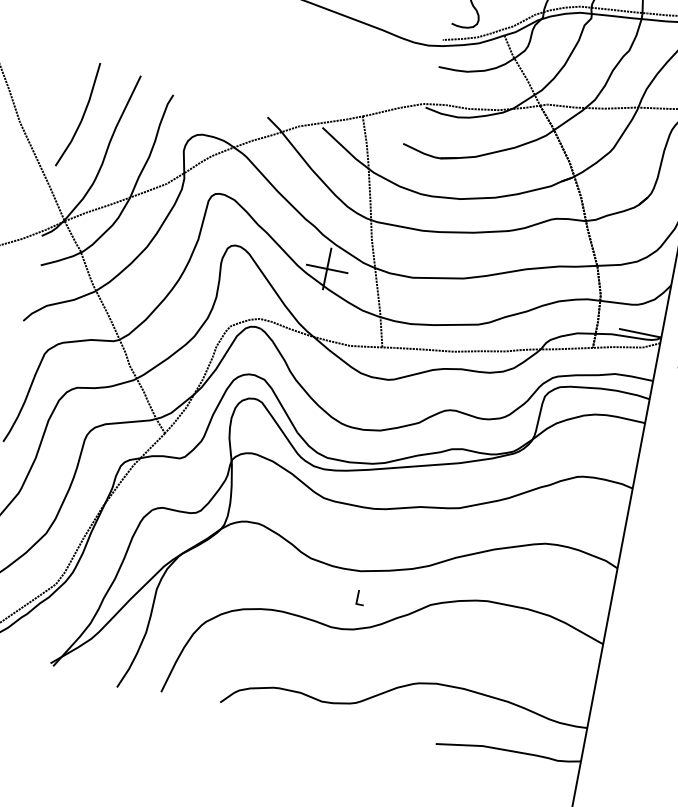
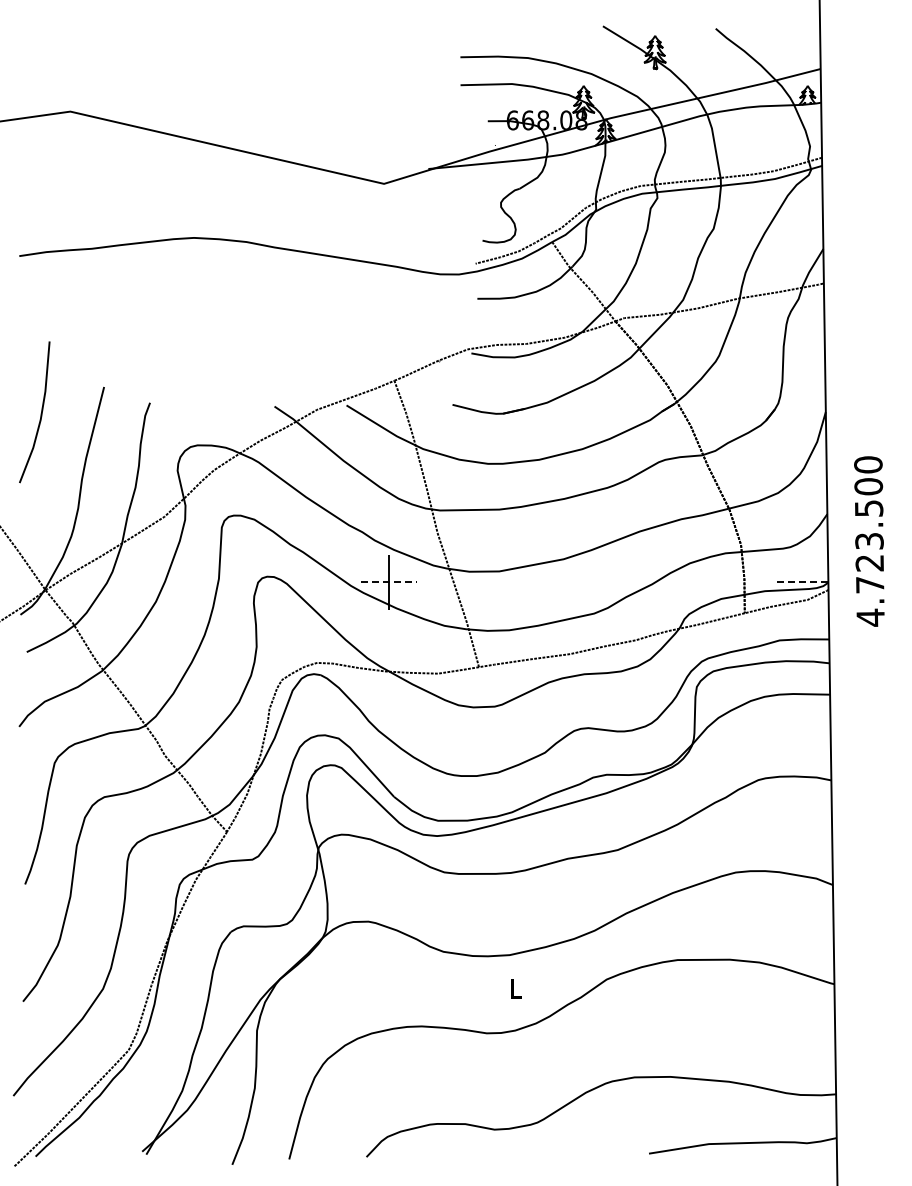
line: (82, 116) -> (40, 413), moved
line: (327, 269) -> (389, 582), solid -> dashed
line: (640, 333) -> (800, 582), solid -> dashed

